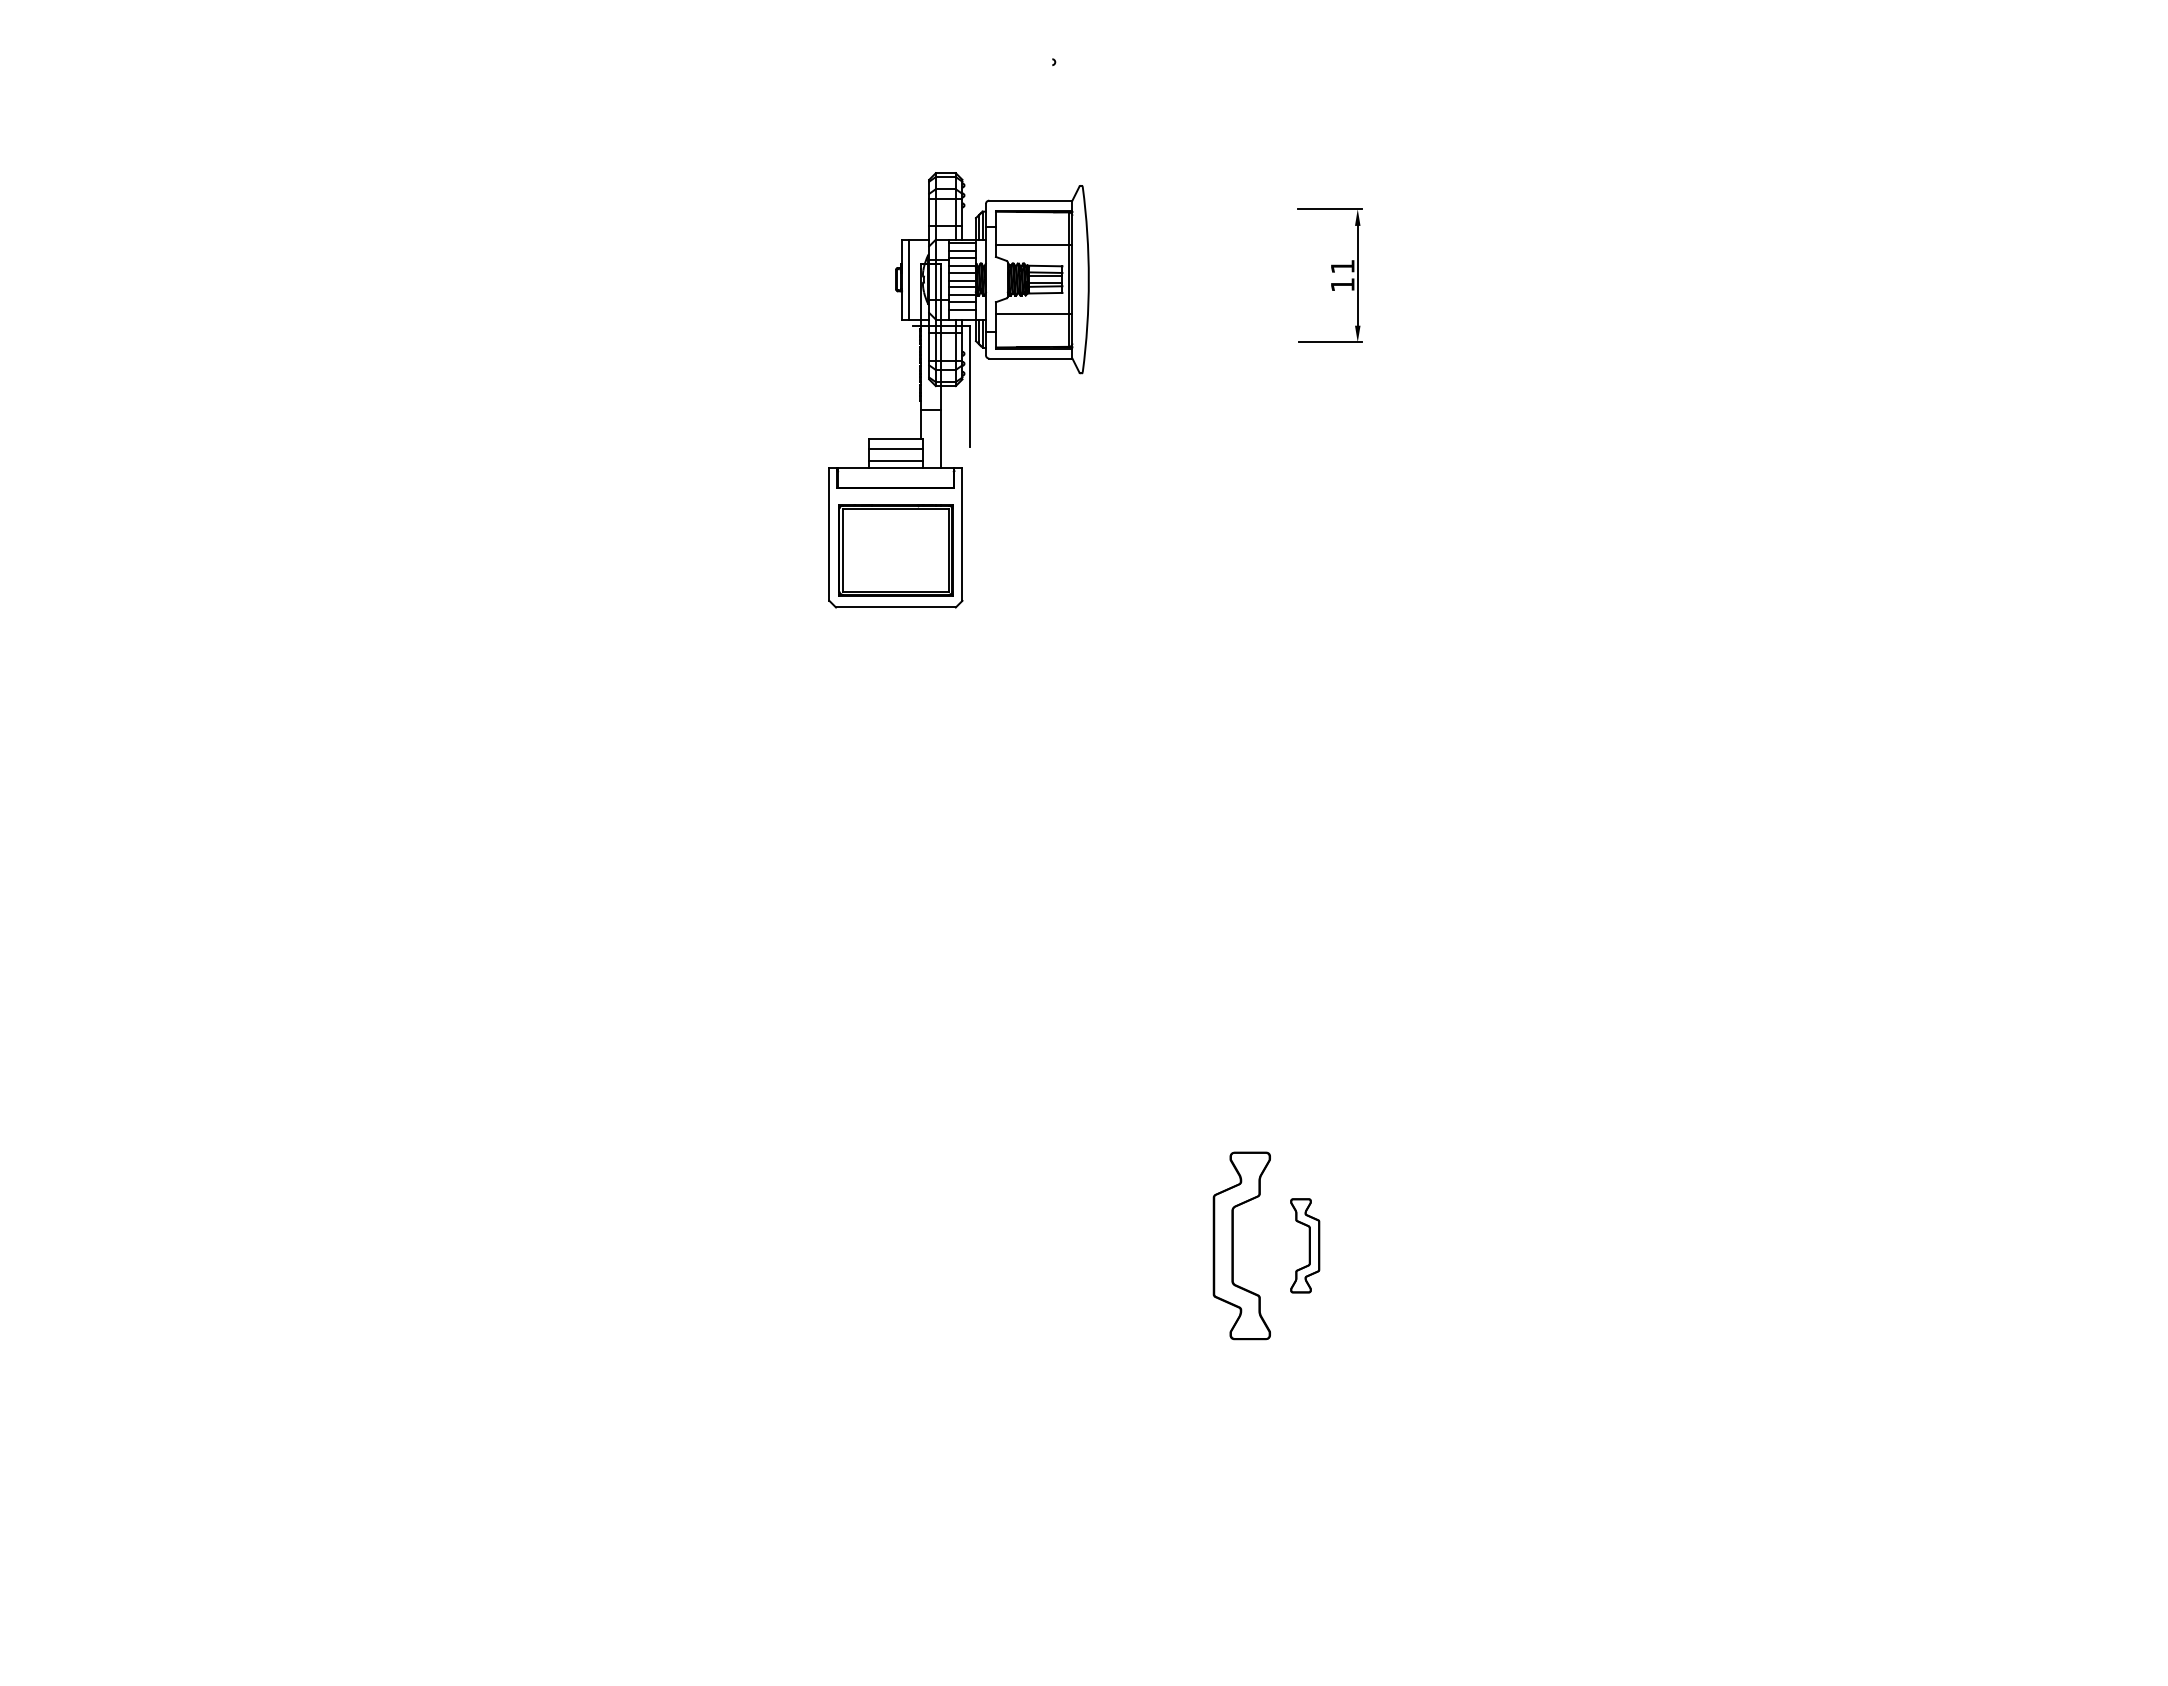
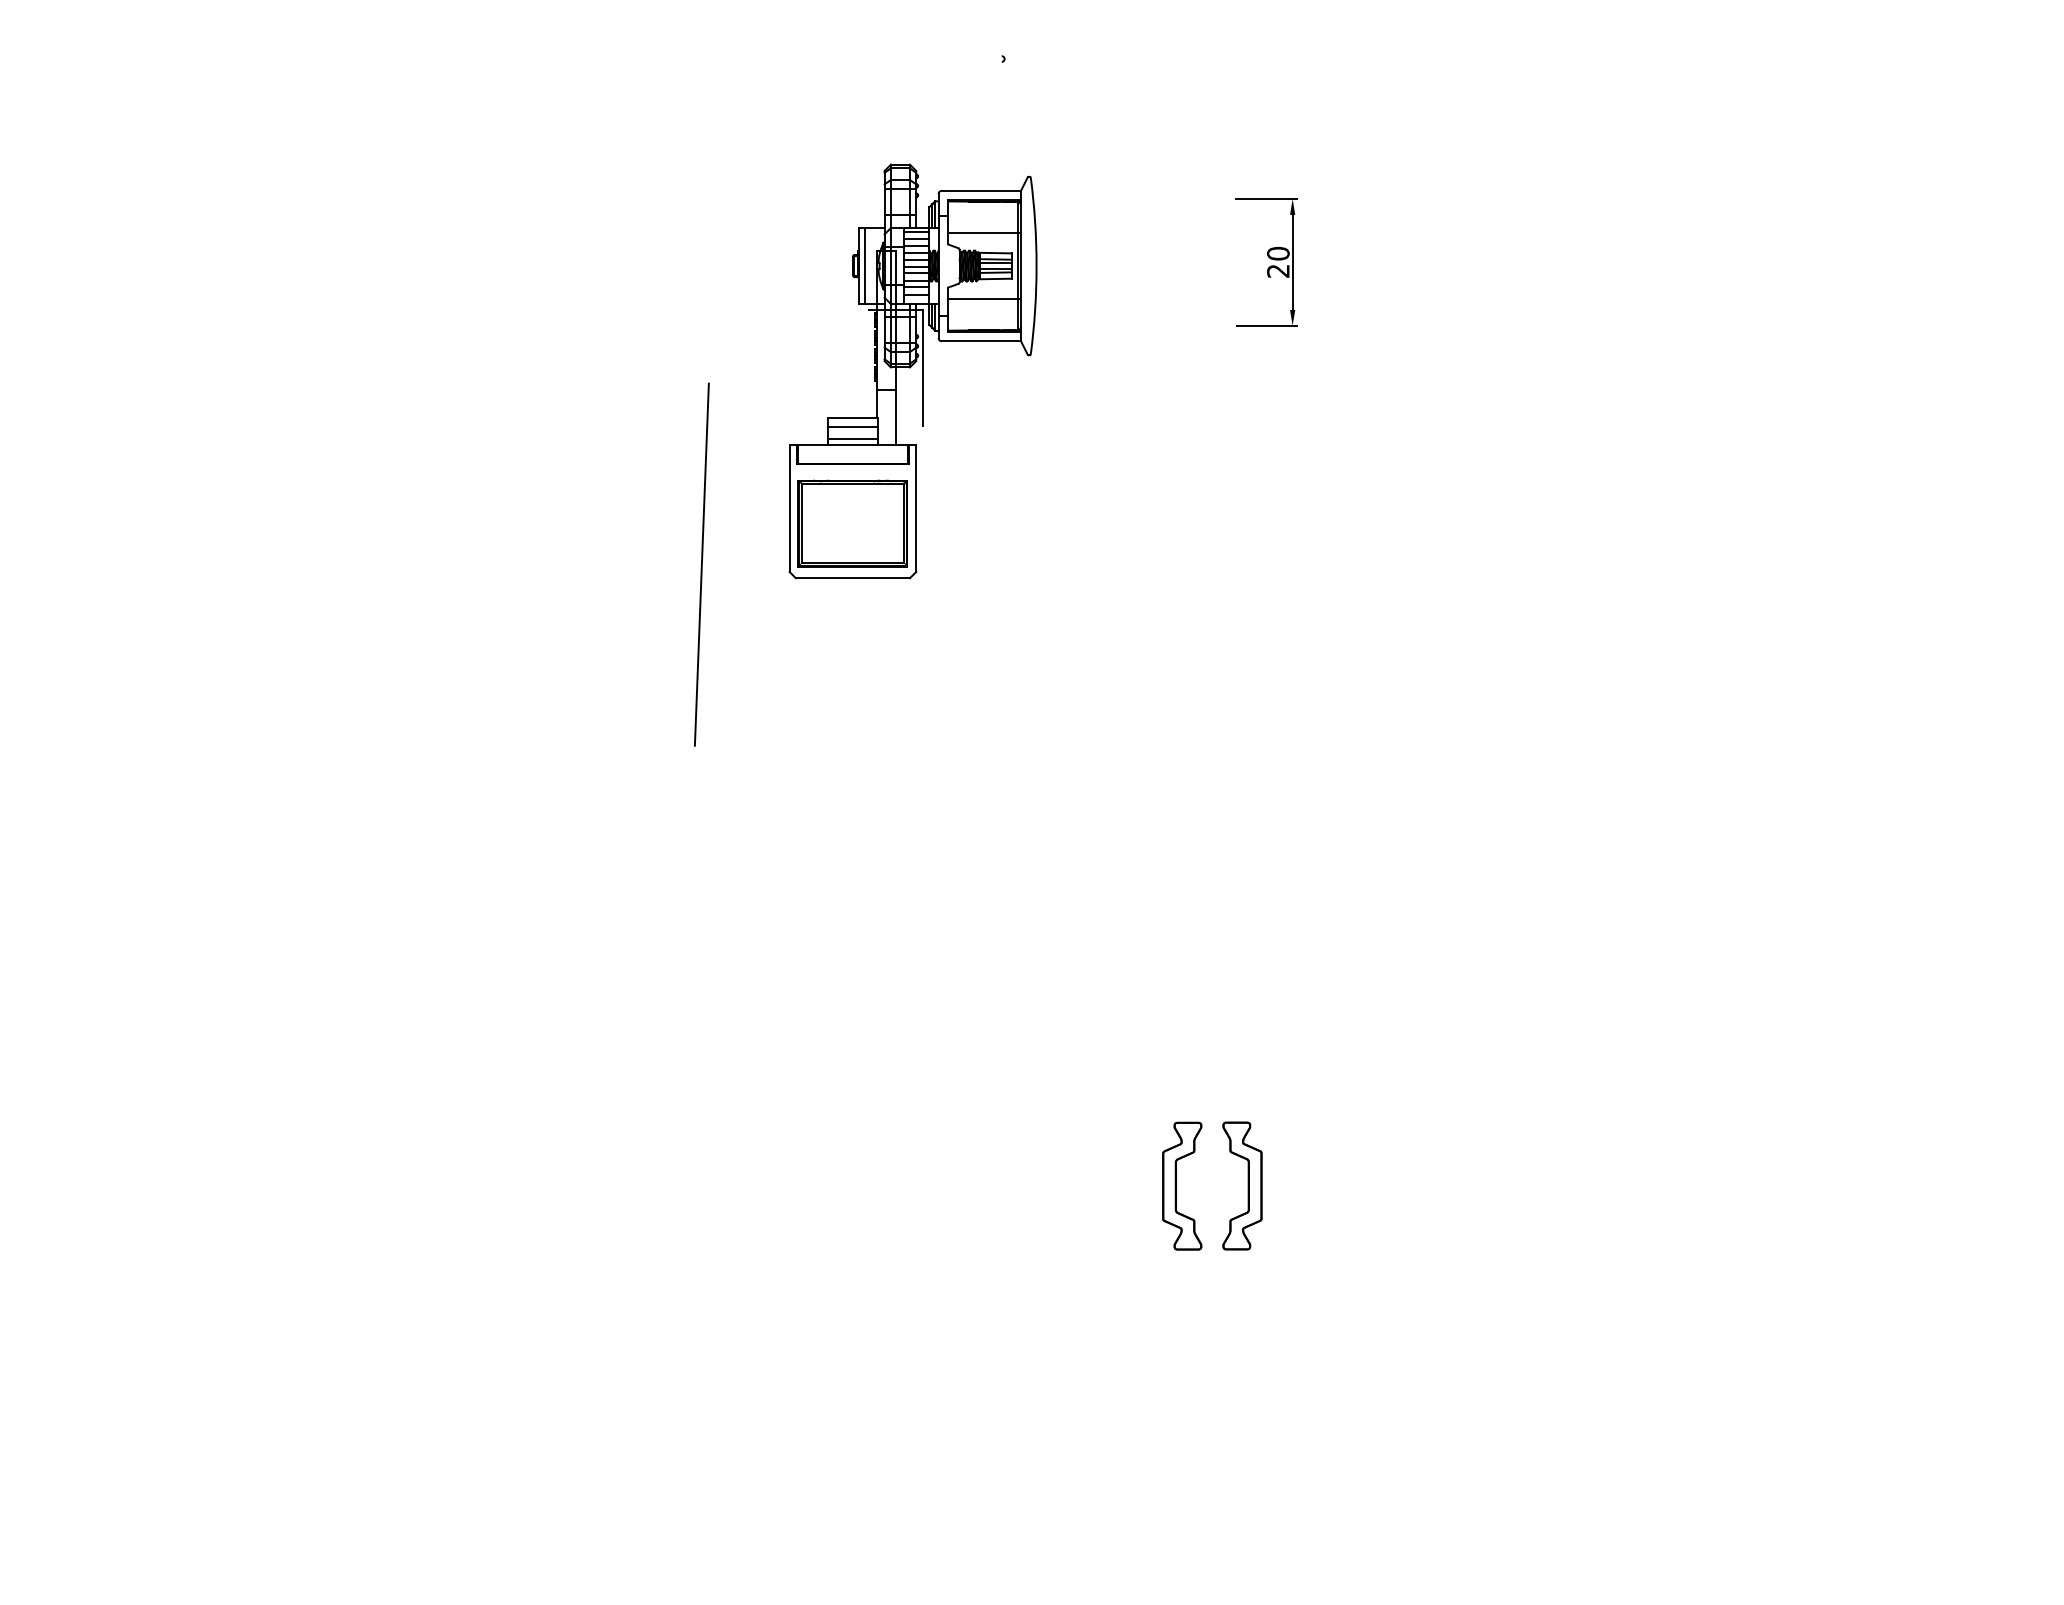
text: (1342, 275) -> (1278, 262), 11 -> 20
line: (736, 593) -> (701, 564), added
part: (1241, 1245) -> (1181, 1185), size x0.71
part: (1305, 1245) -> (1242, 1185), size x1.43

